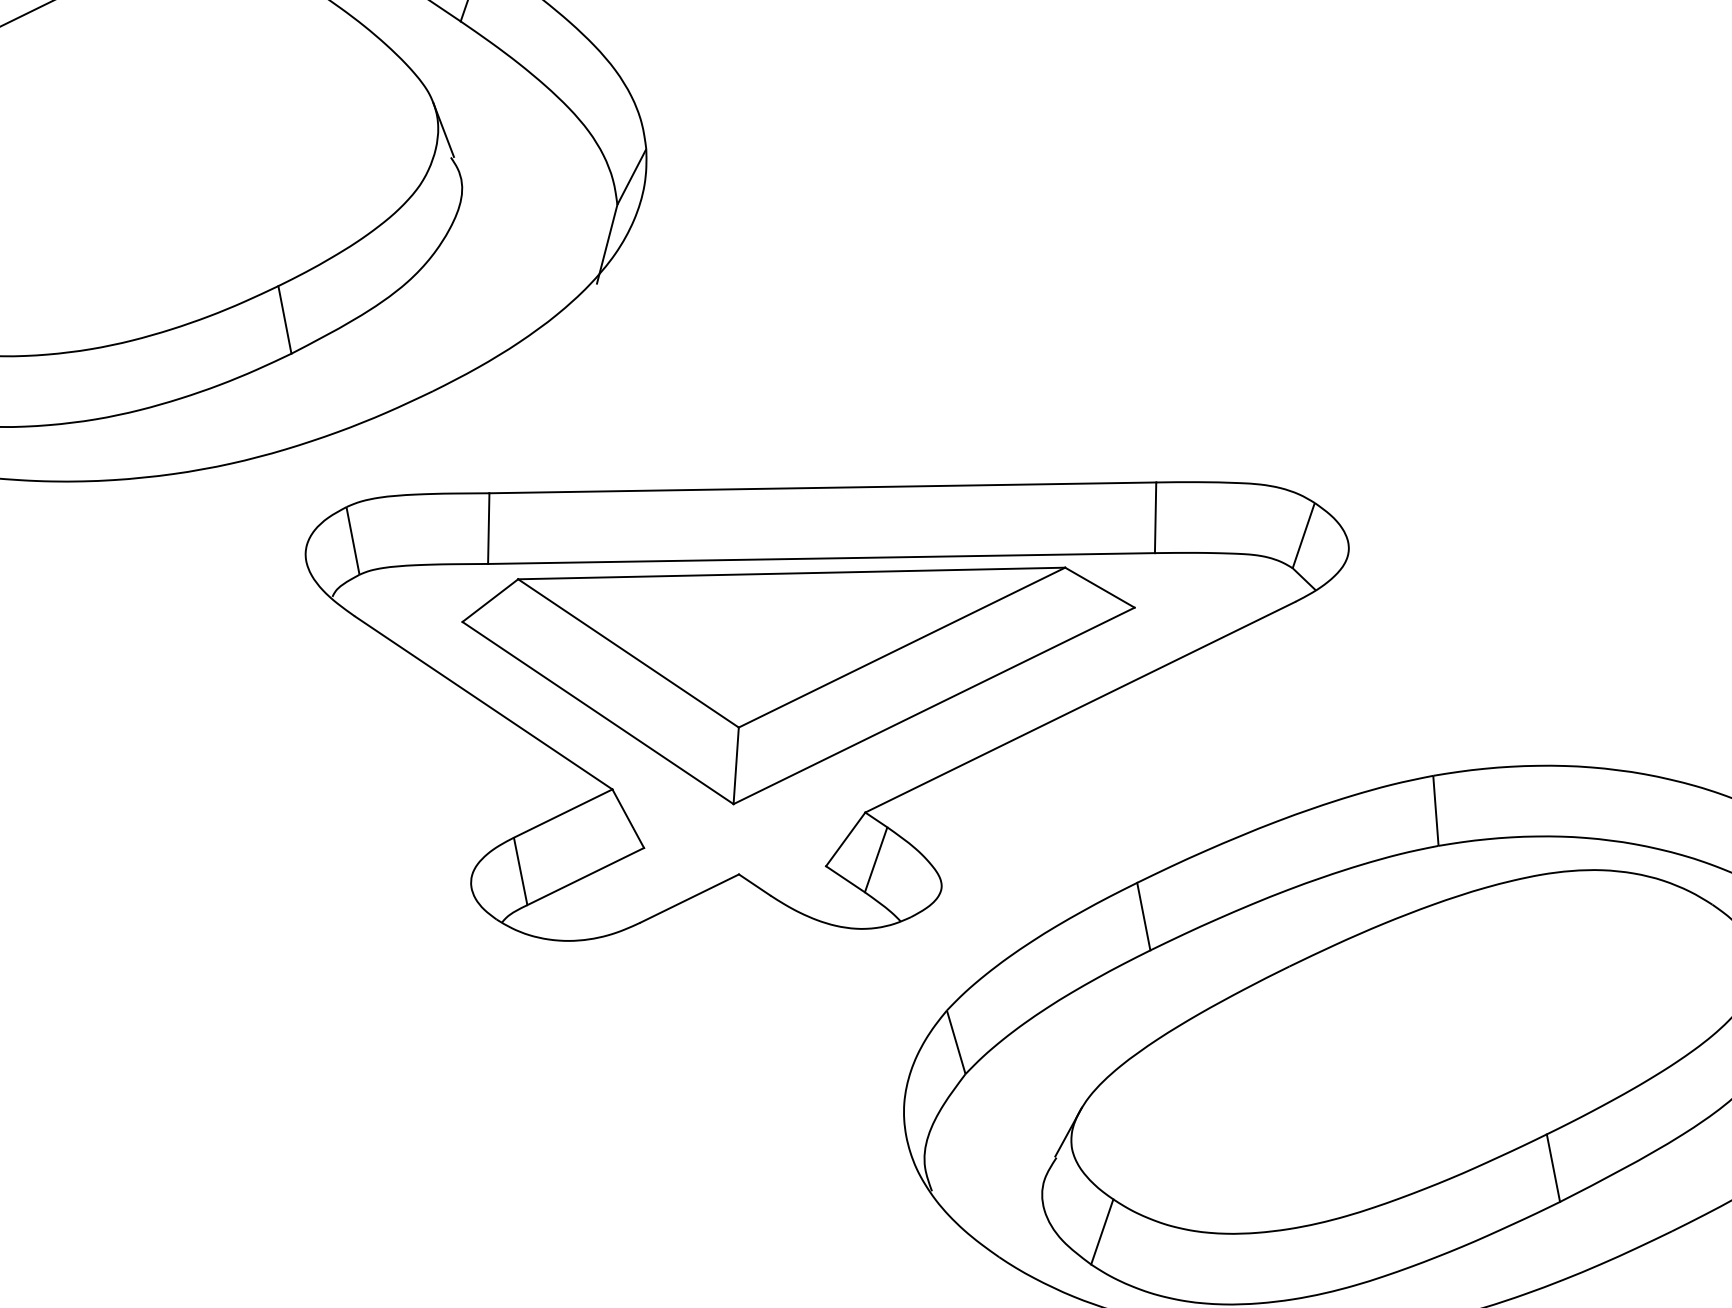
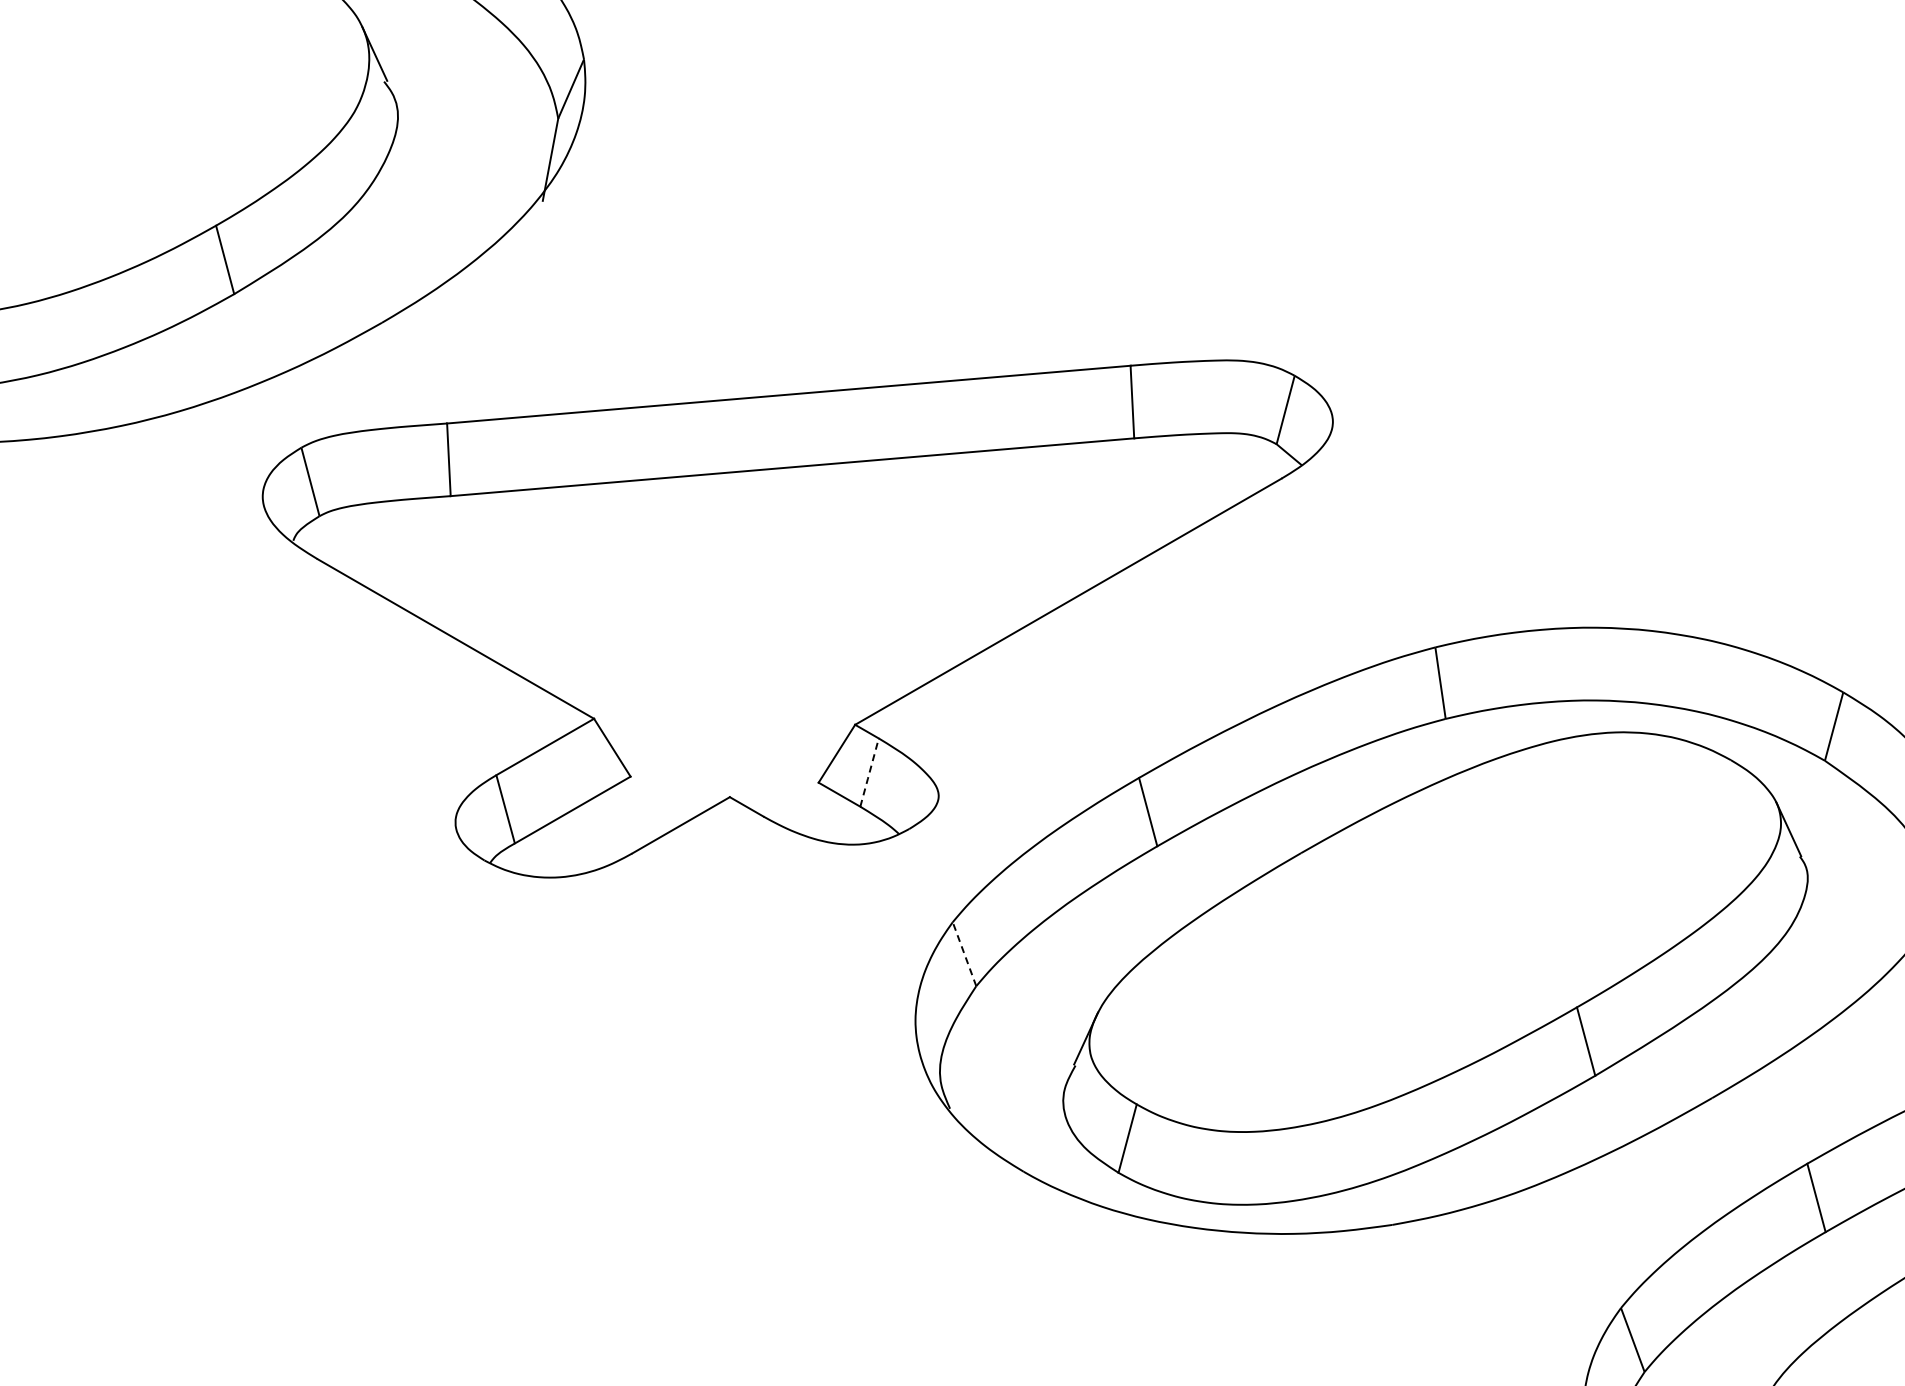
part: (793, 678) -> (772, 592), removed
line: (876, 860) -> (869, 773), solid -> dashed
line: (956, 1042) -> (964, 954), solid -> dashed

